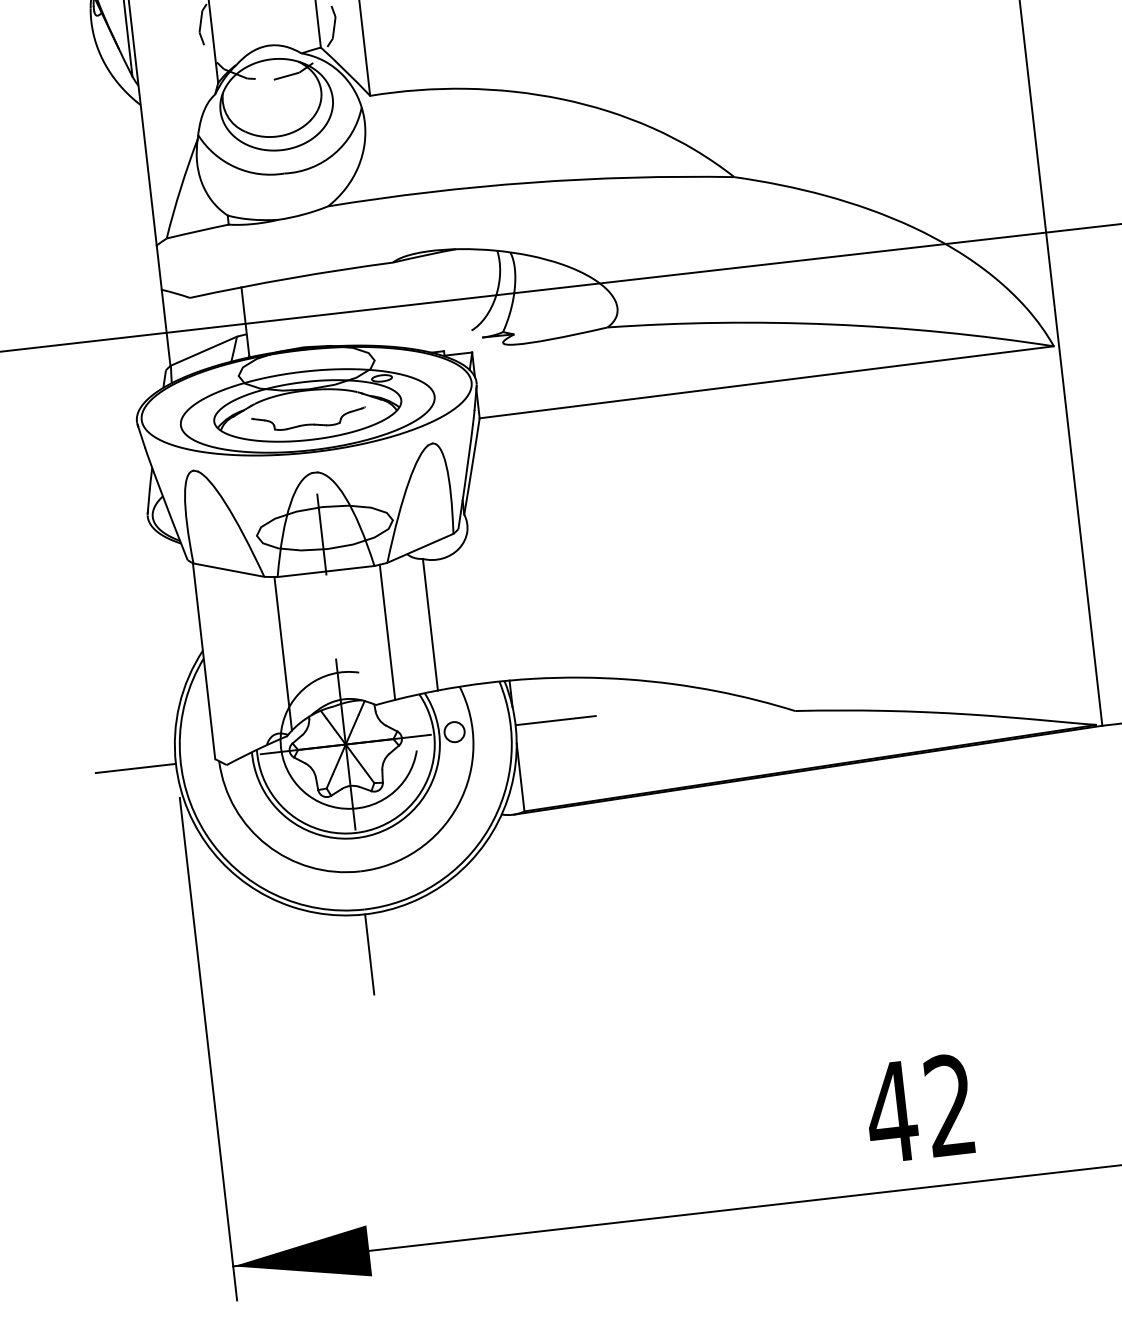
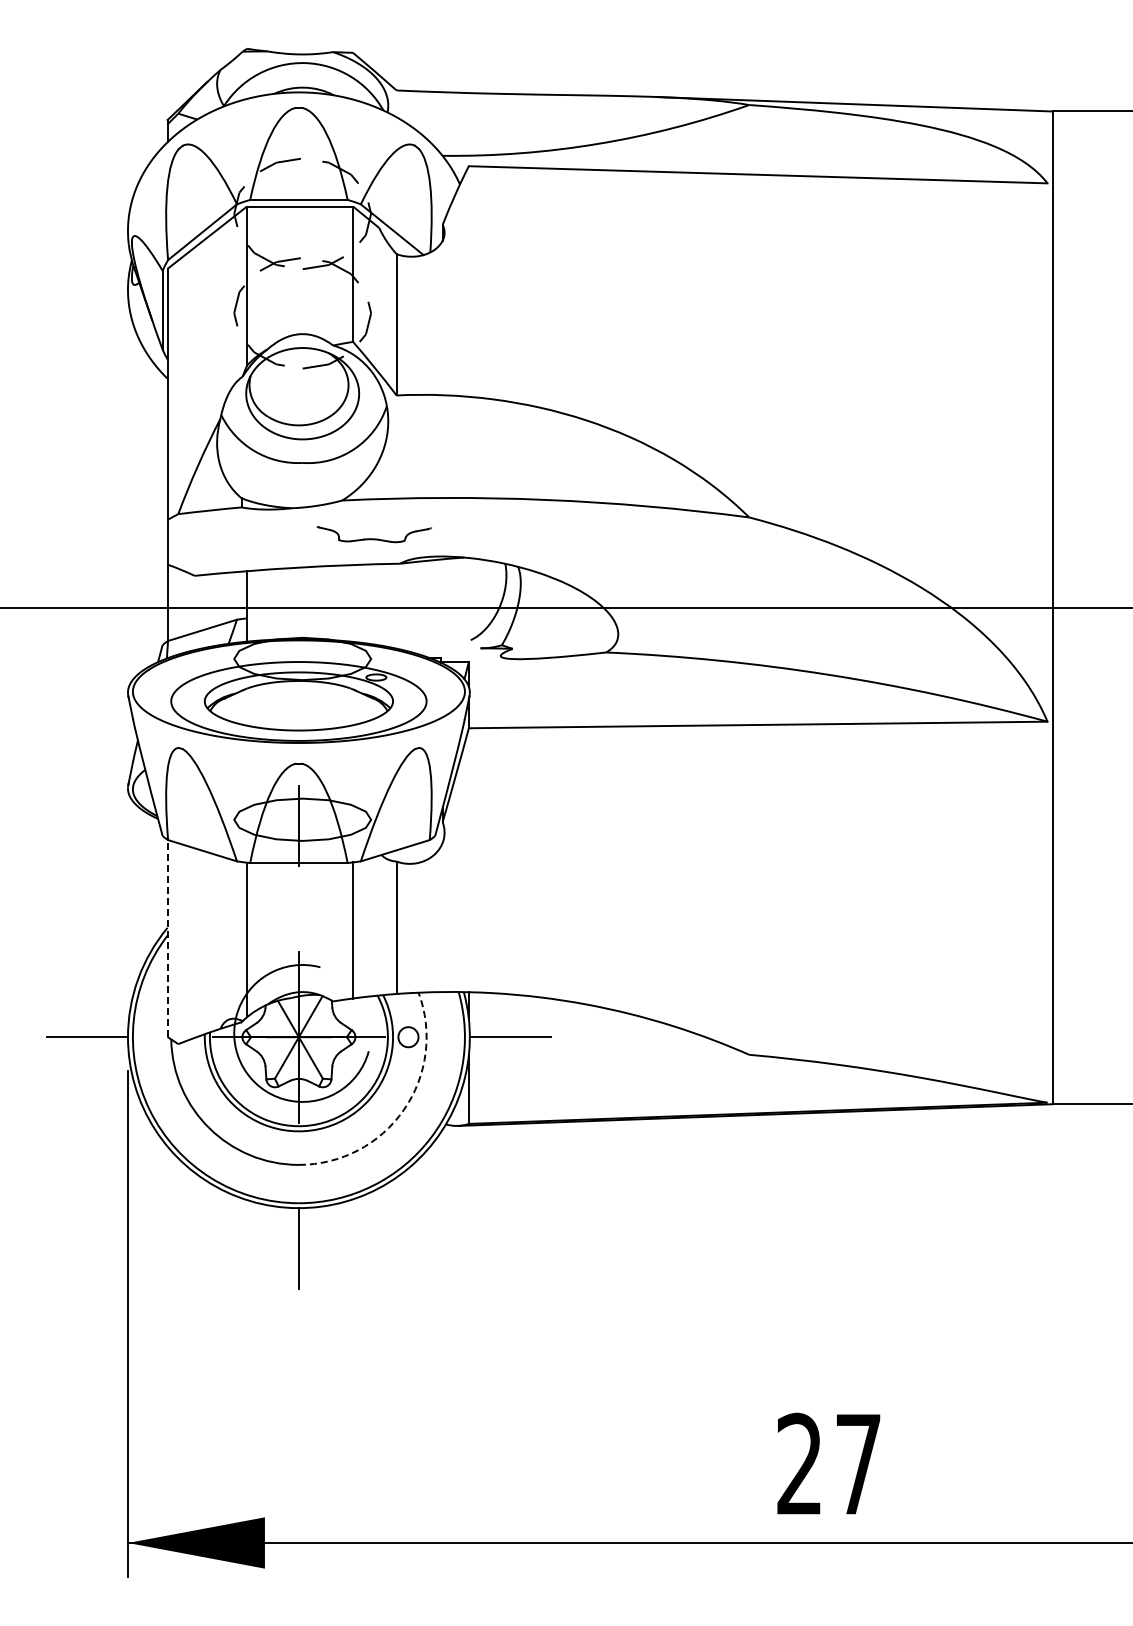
part: (308, 419) -> (373, 534), moved
line: (204, 661) -> (167, 938), solid -> dashed
arc: (457, 805) -> (403, 1110), solid -> dashed
text: (919, 1108) -> (827, 1463), 42 -> 27

